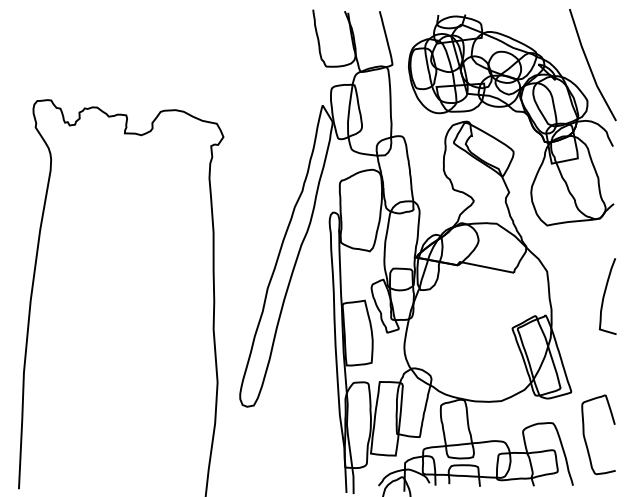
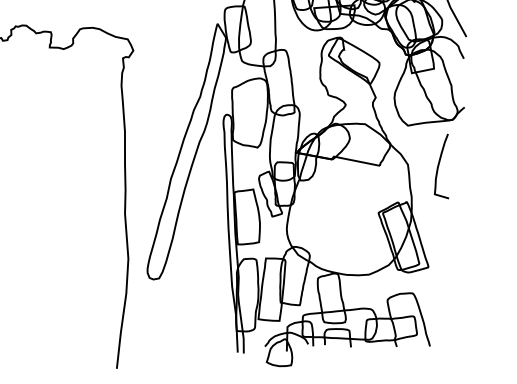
curve: (605, 294) -> (439, 164), moved
curve: (585, 437) -> (440, 305), removed

